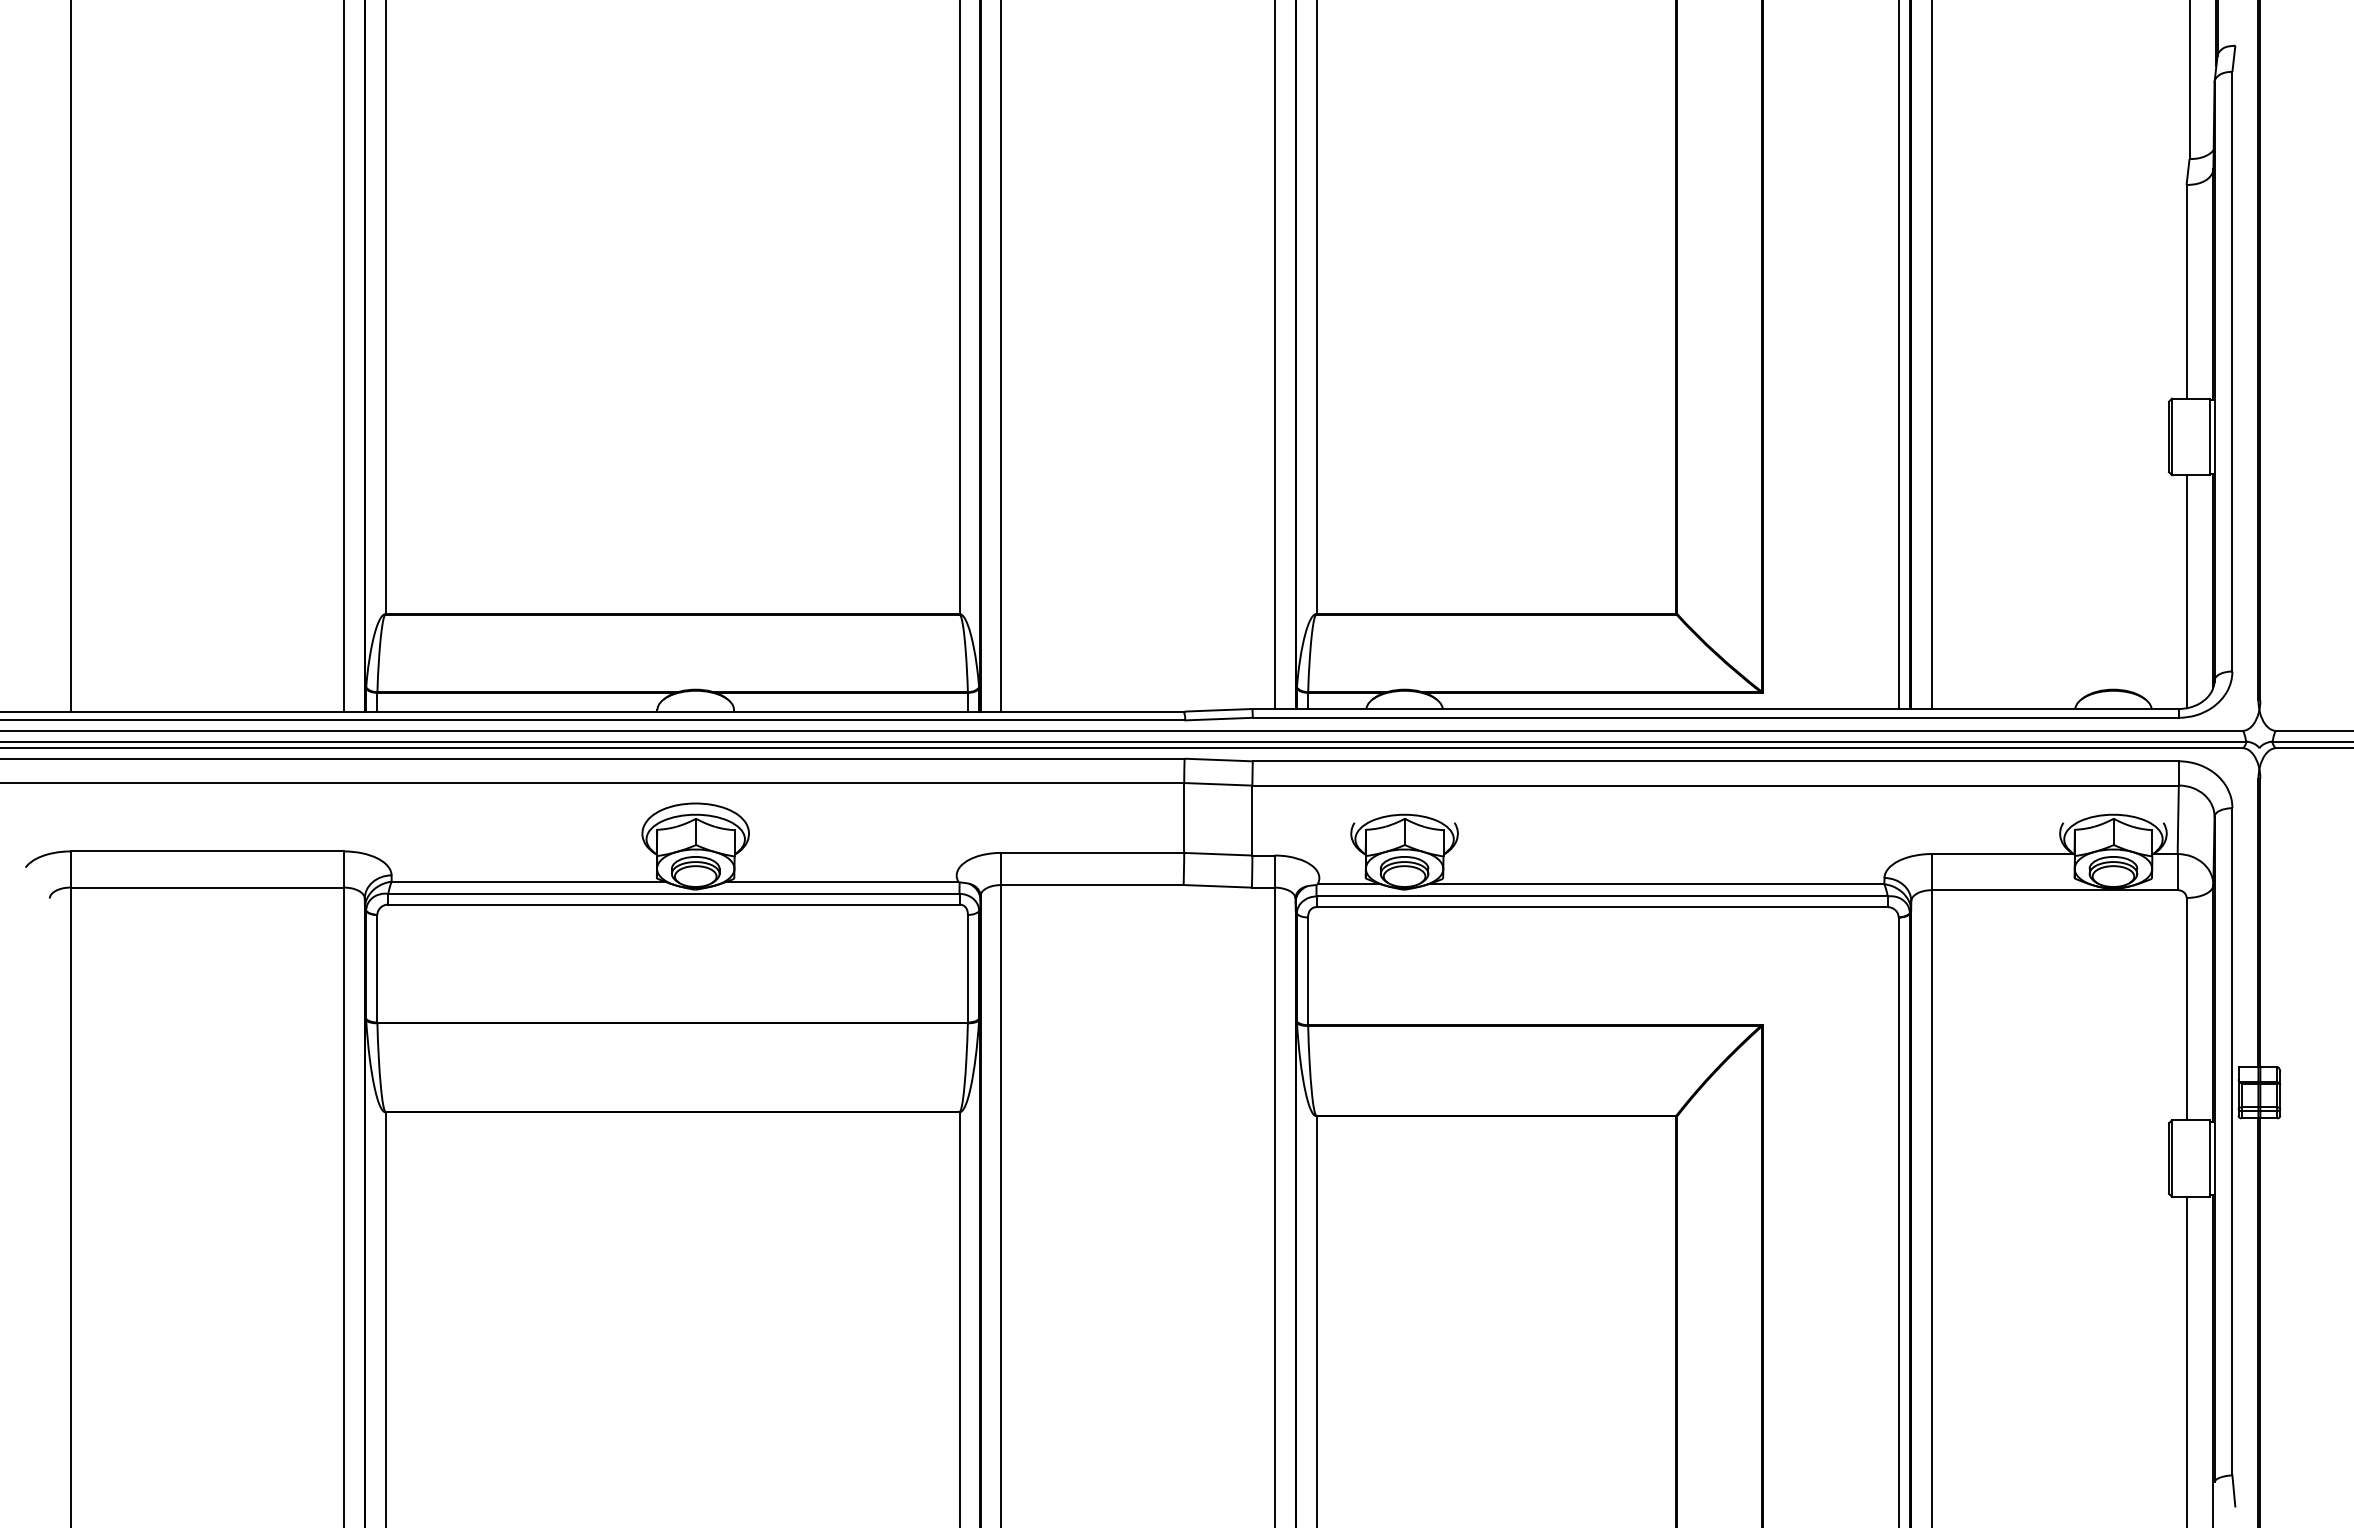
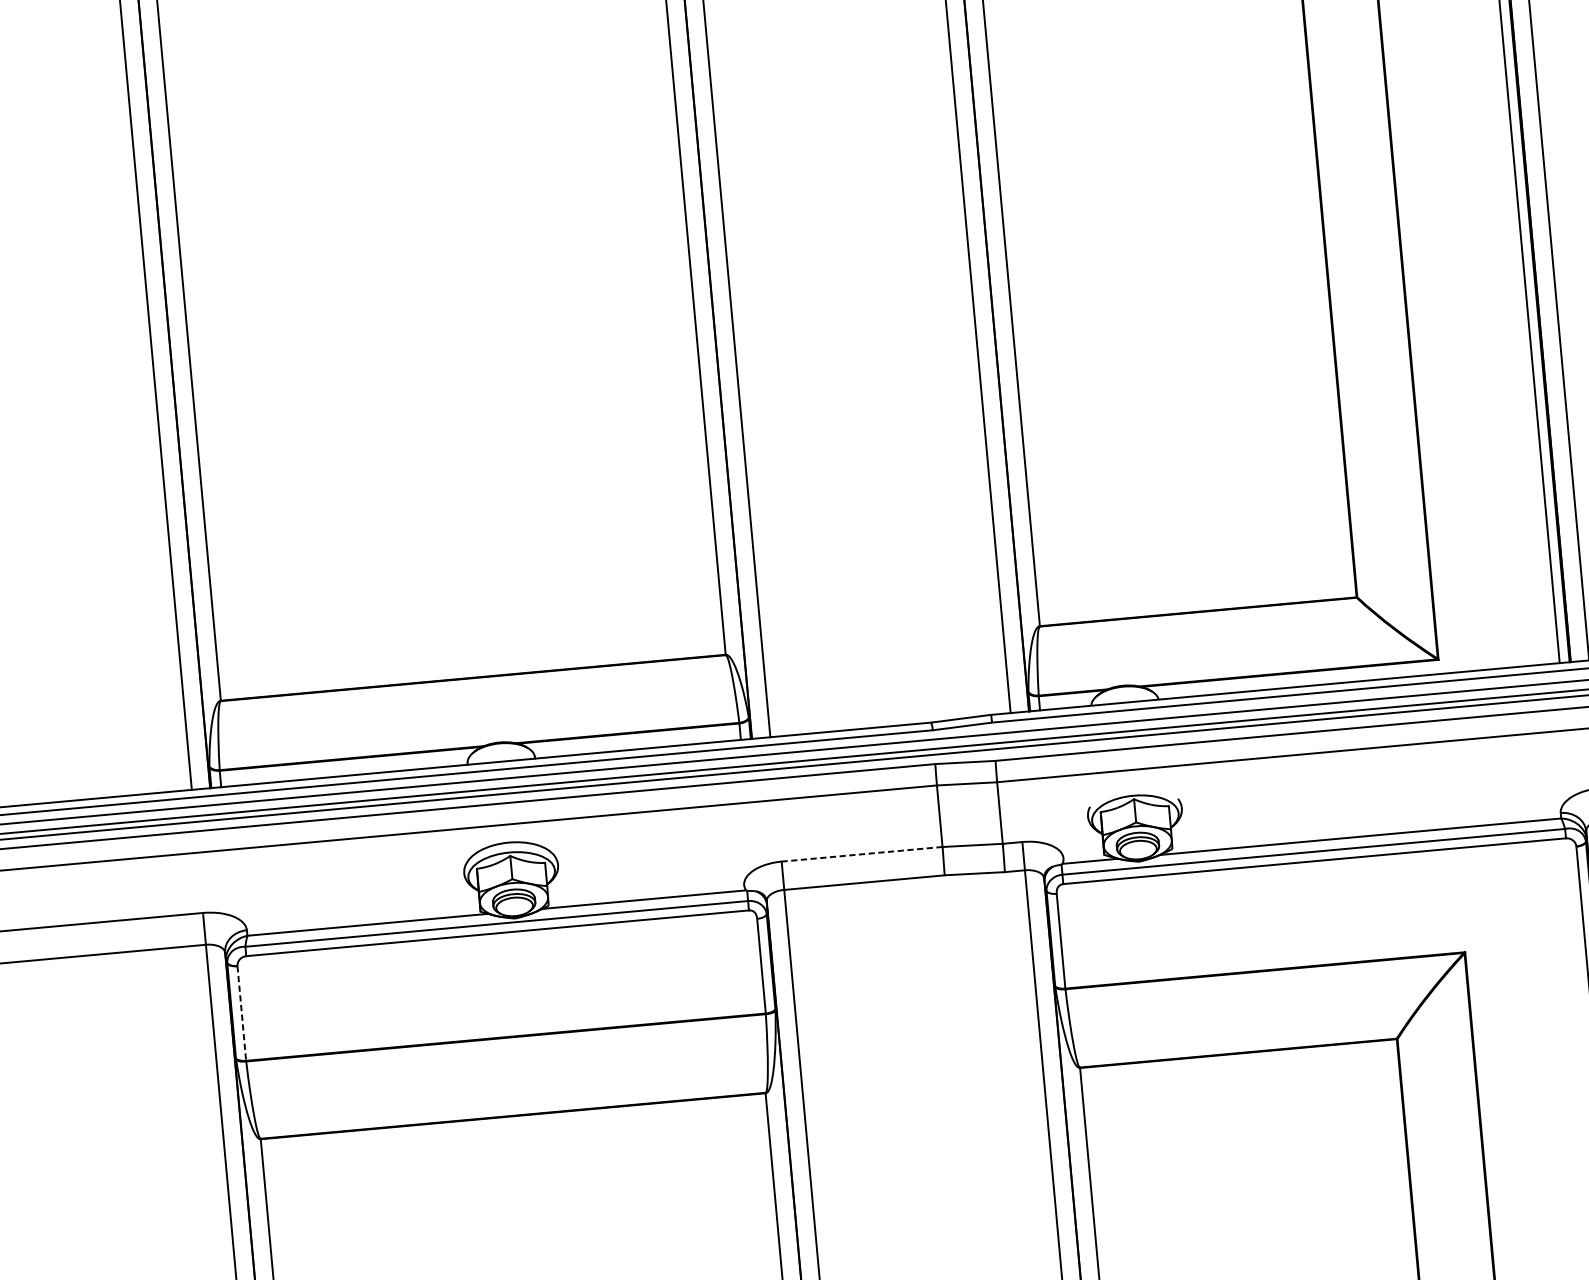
line: (1092, 852) -> (861, 853), solid -> dashed
line: (377, 968) -> (241, 1013), solid -> dashed

